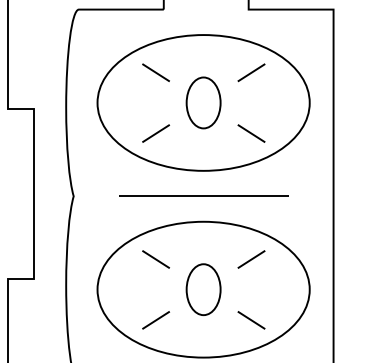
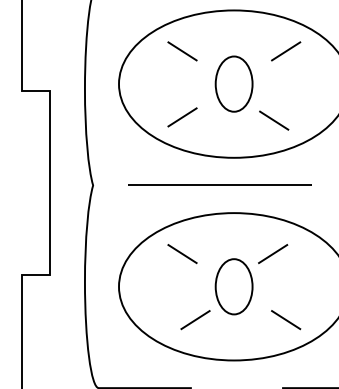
line: (251, 133) -> (274, 120), moved
line: (203, 195) -> (219, 184), moved
line: (251, 259) -> (273, 254), moved
line: (155, 320) -> (194, 320), moved

